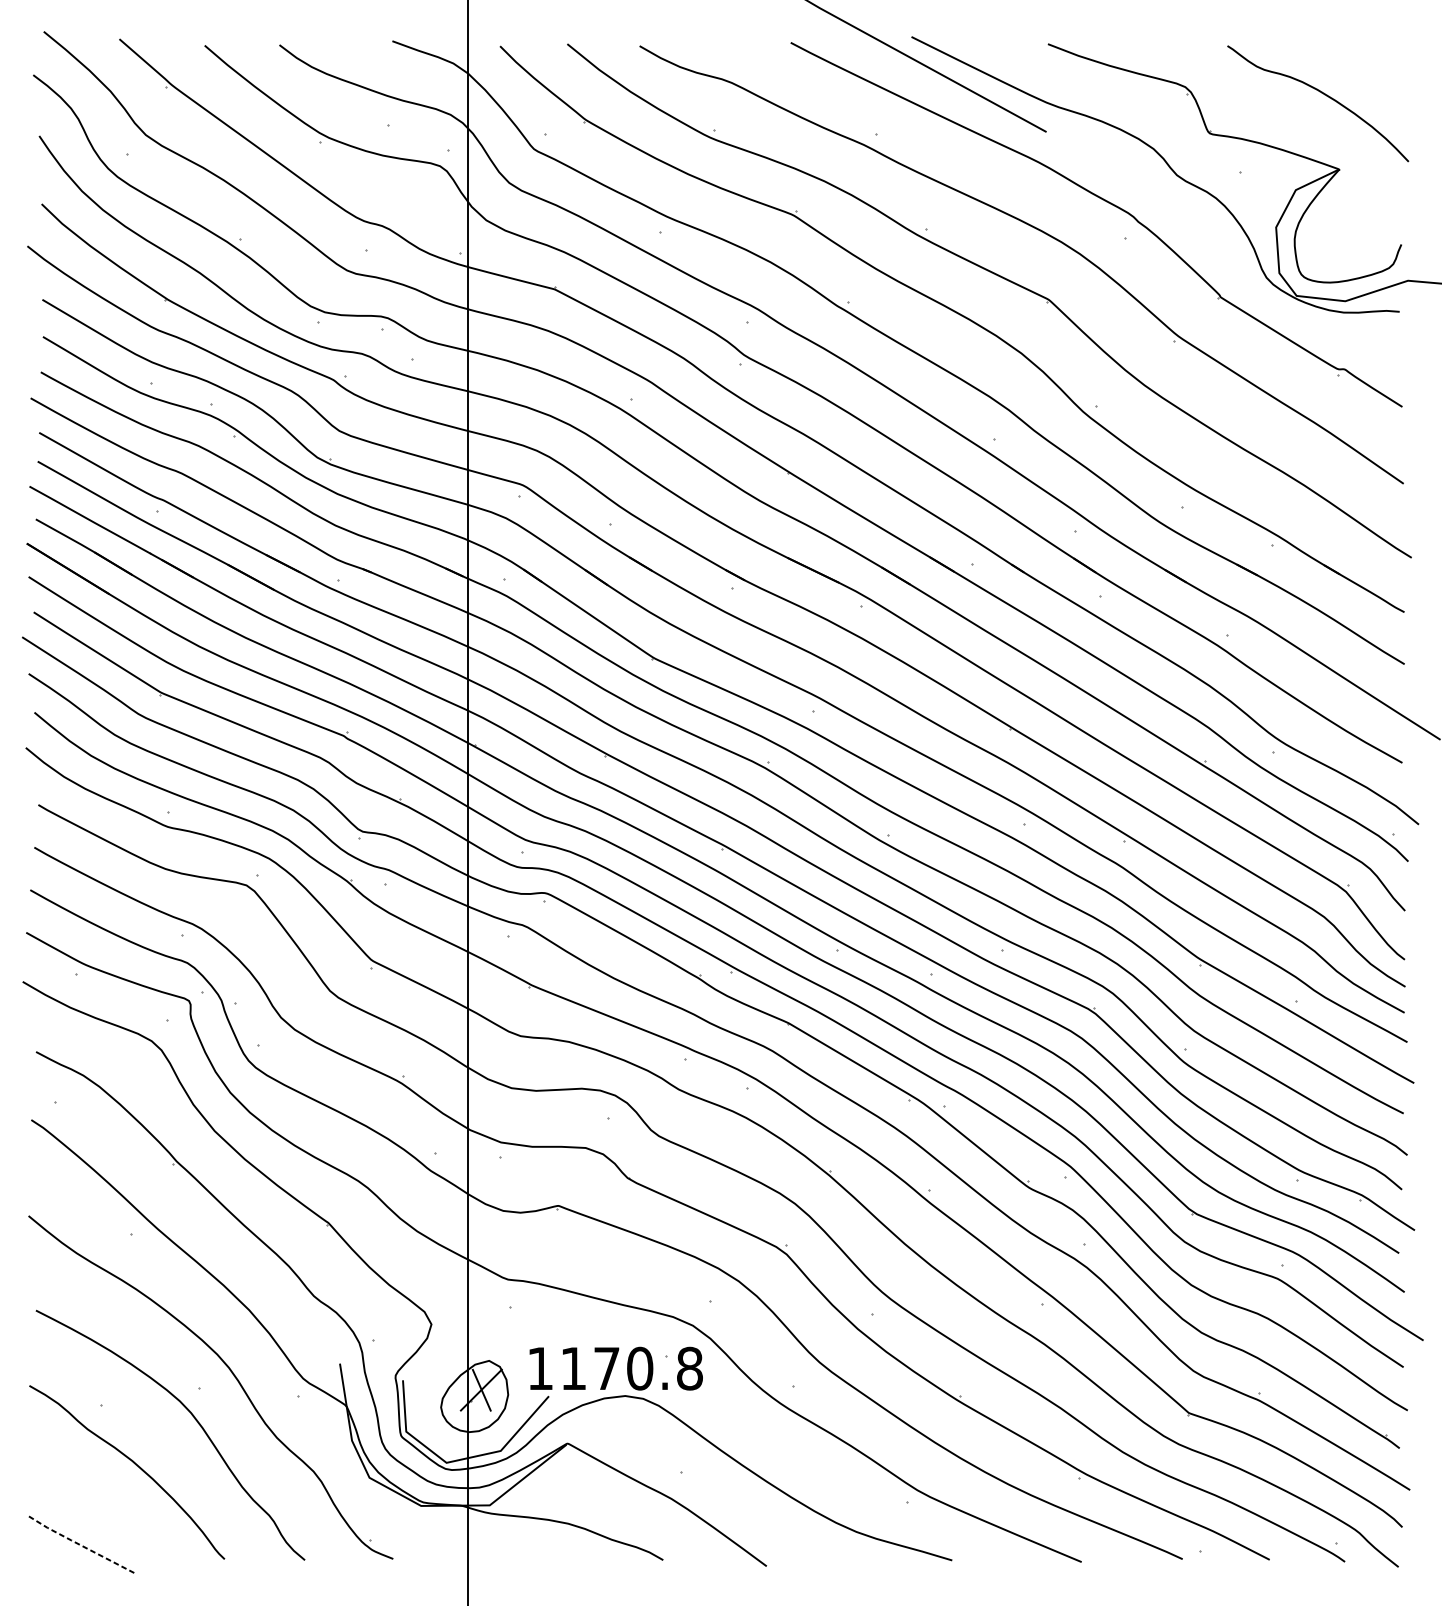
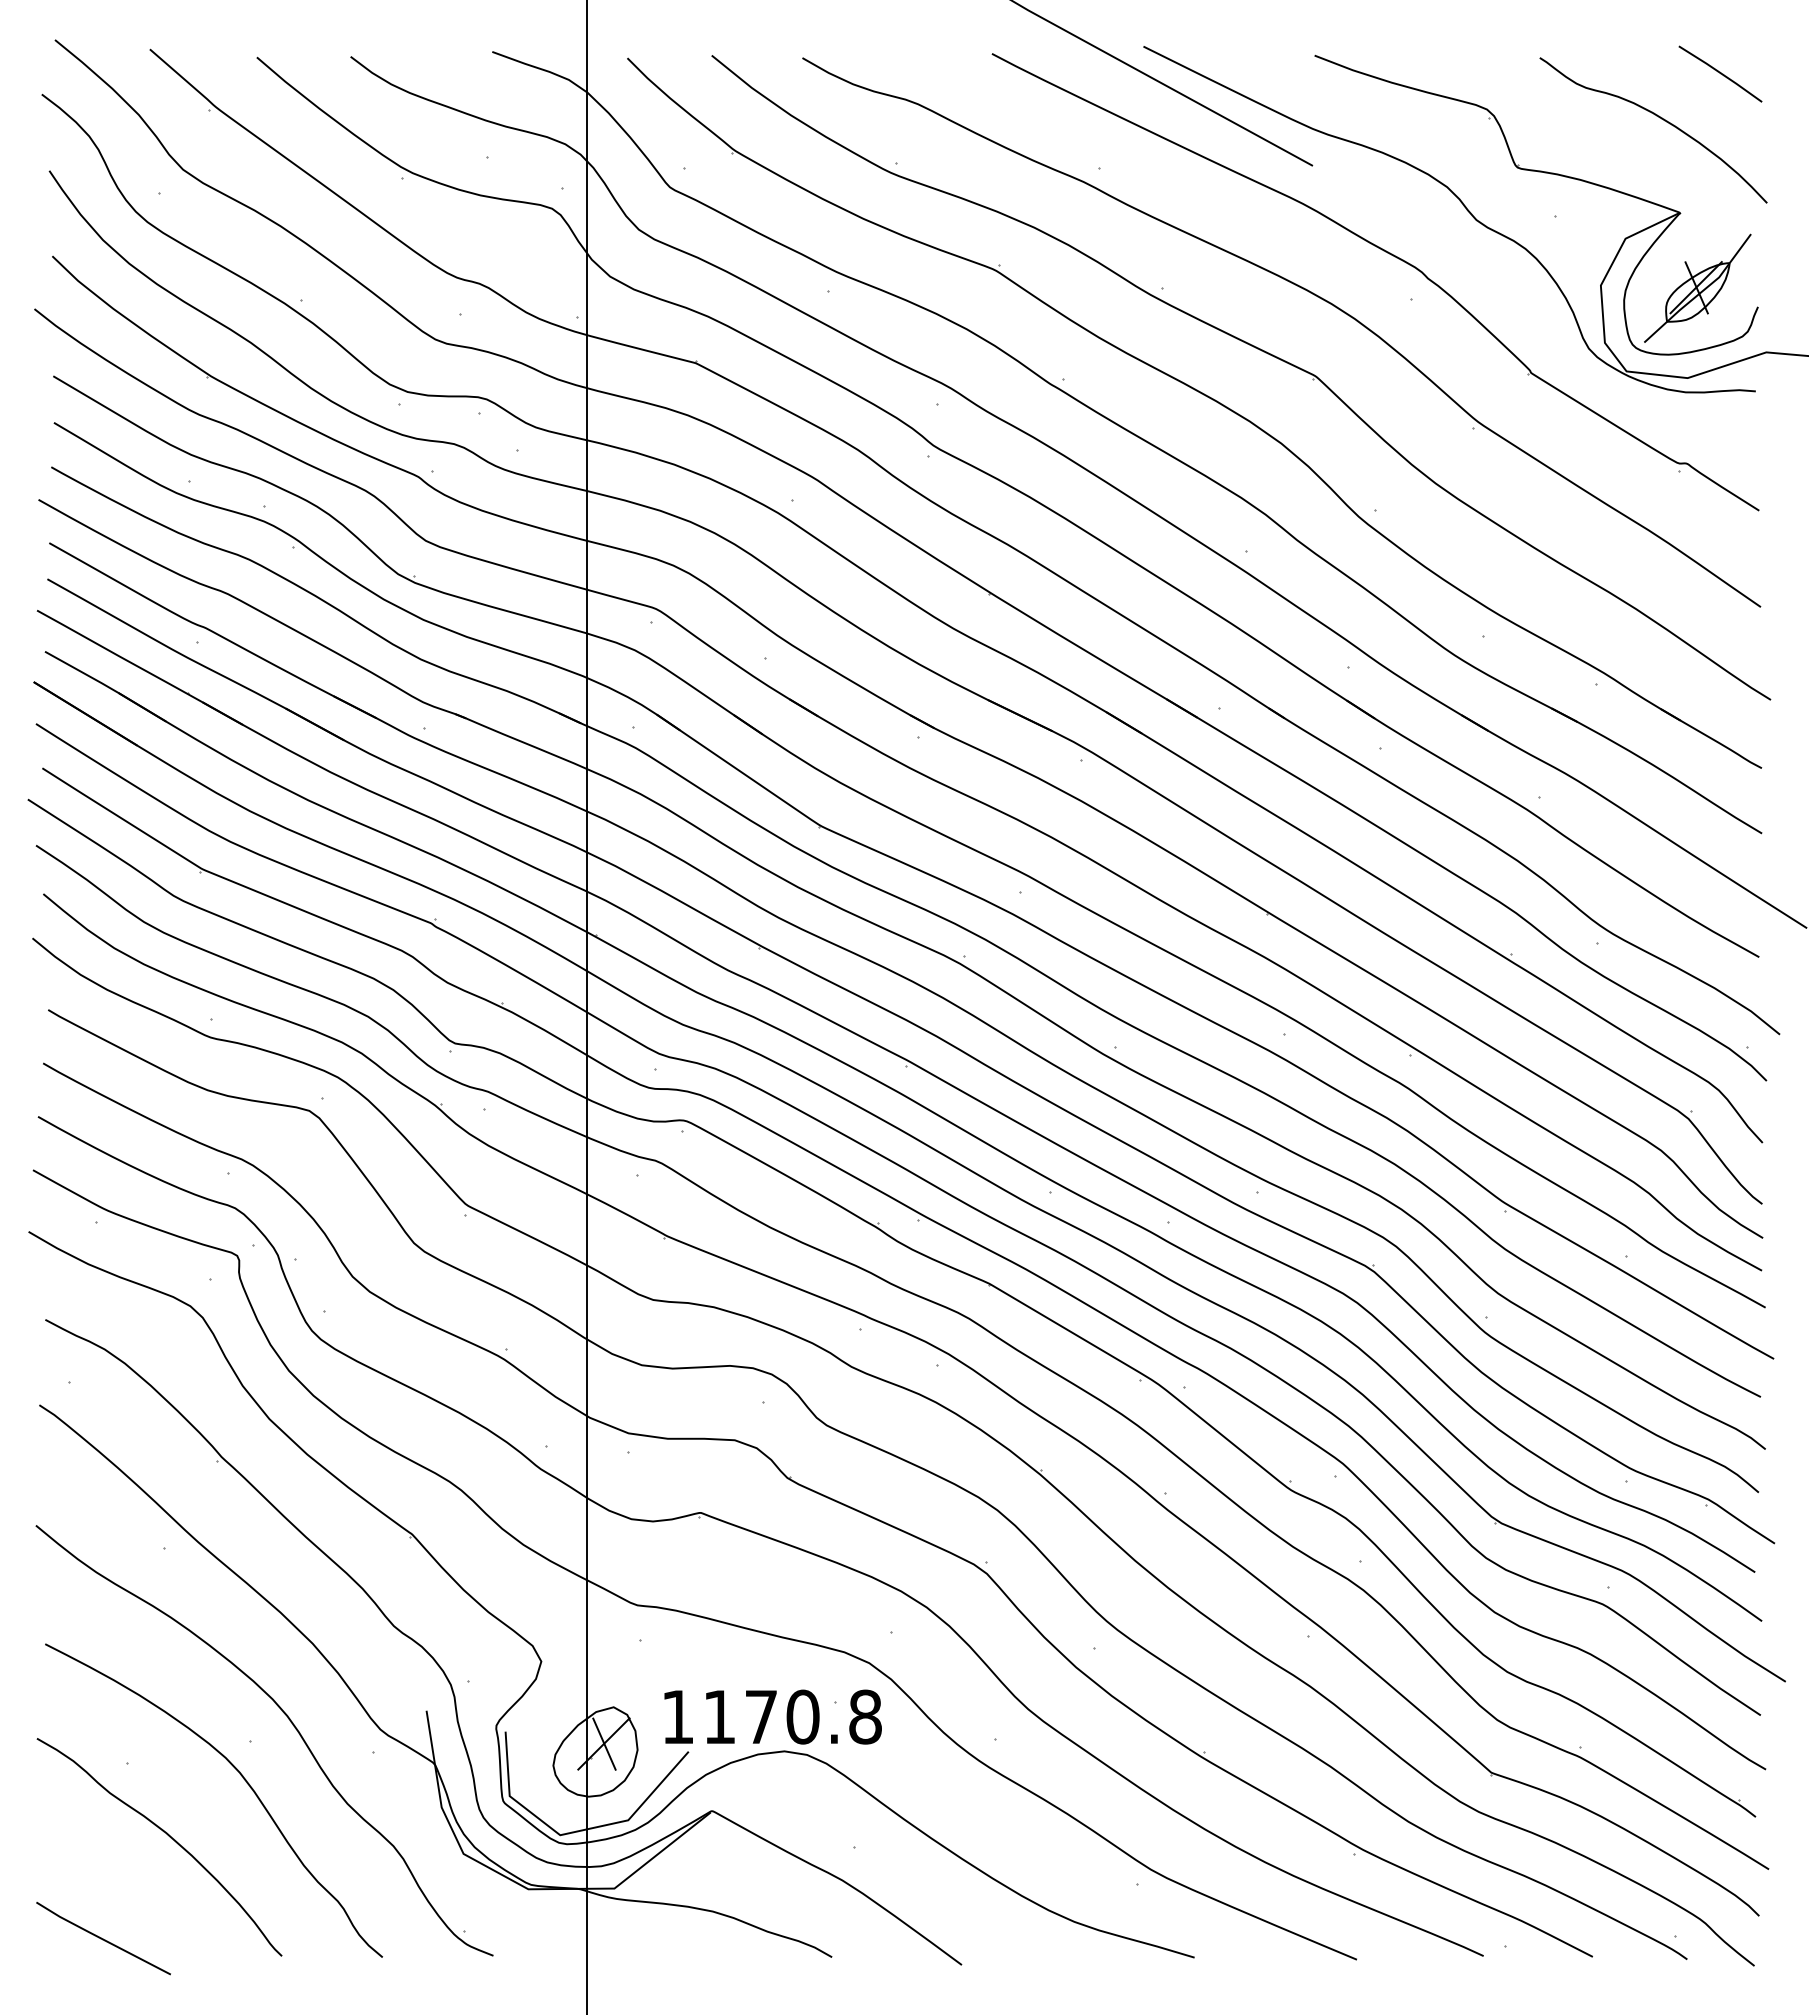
line: (1371, 58) -> (1720, 73), added
part: (1353, 229) -> (1697, 287), added
line: (80, 1545) -> (101, 1938), dashed -> solid

